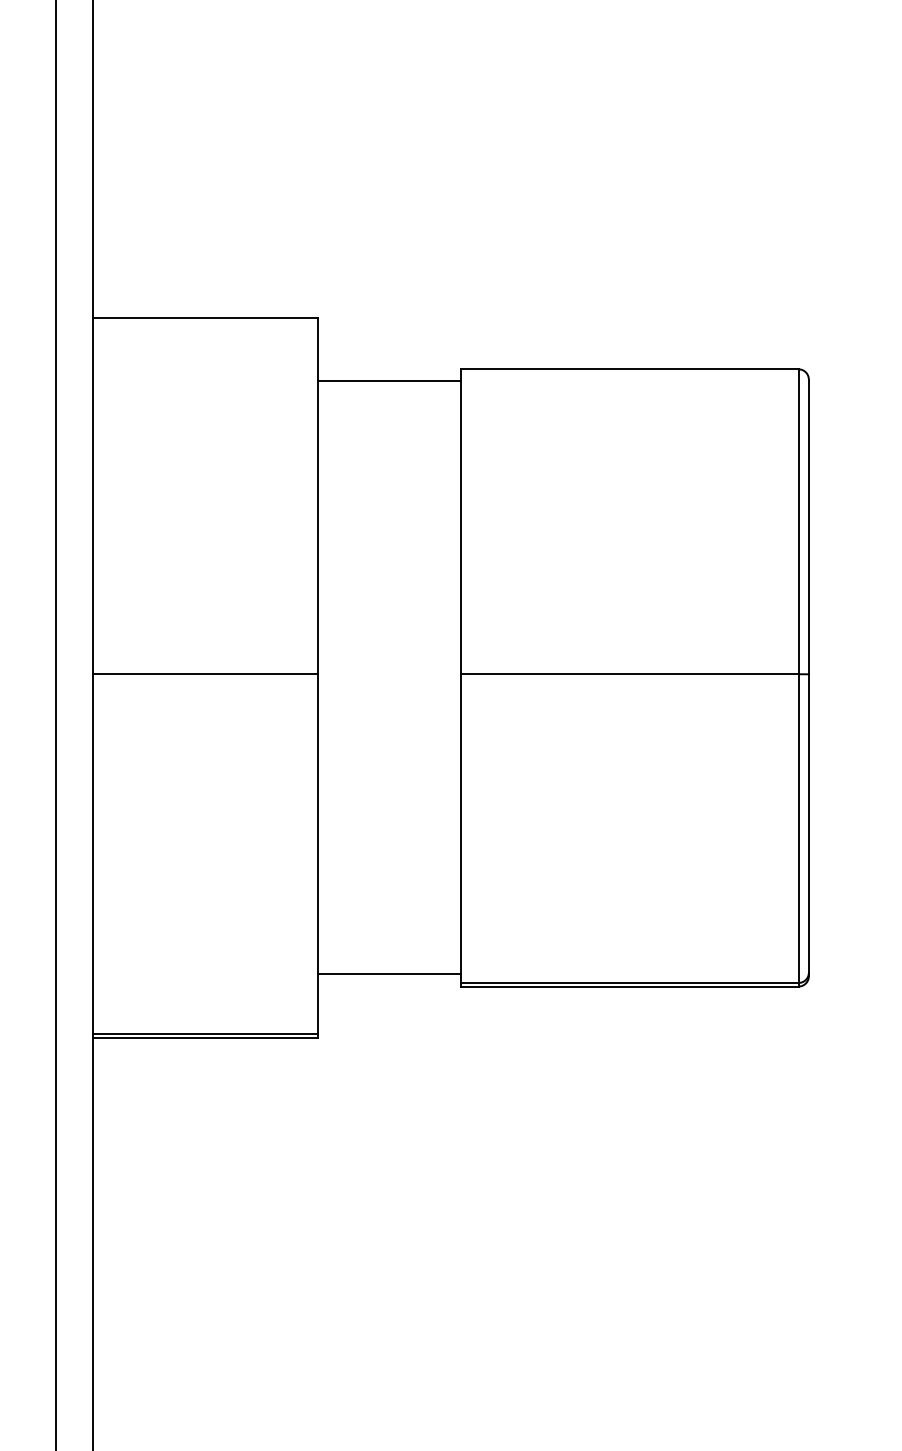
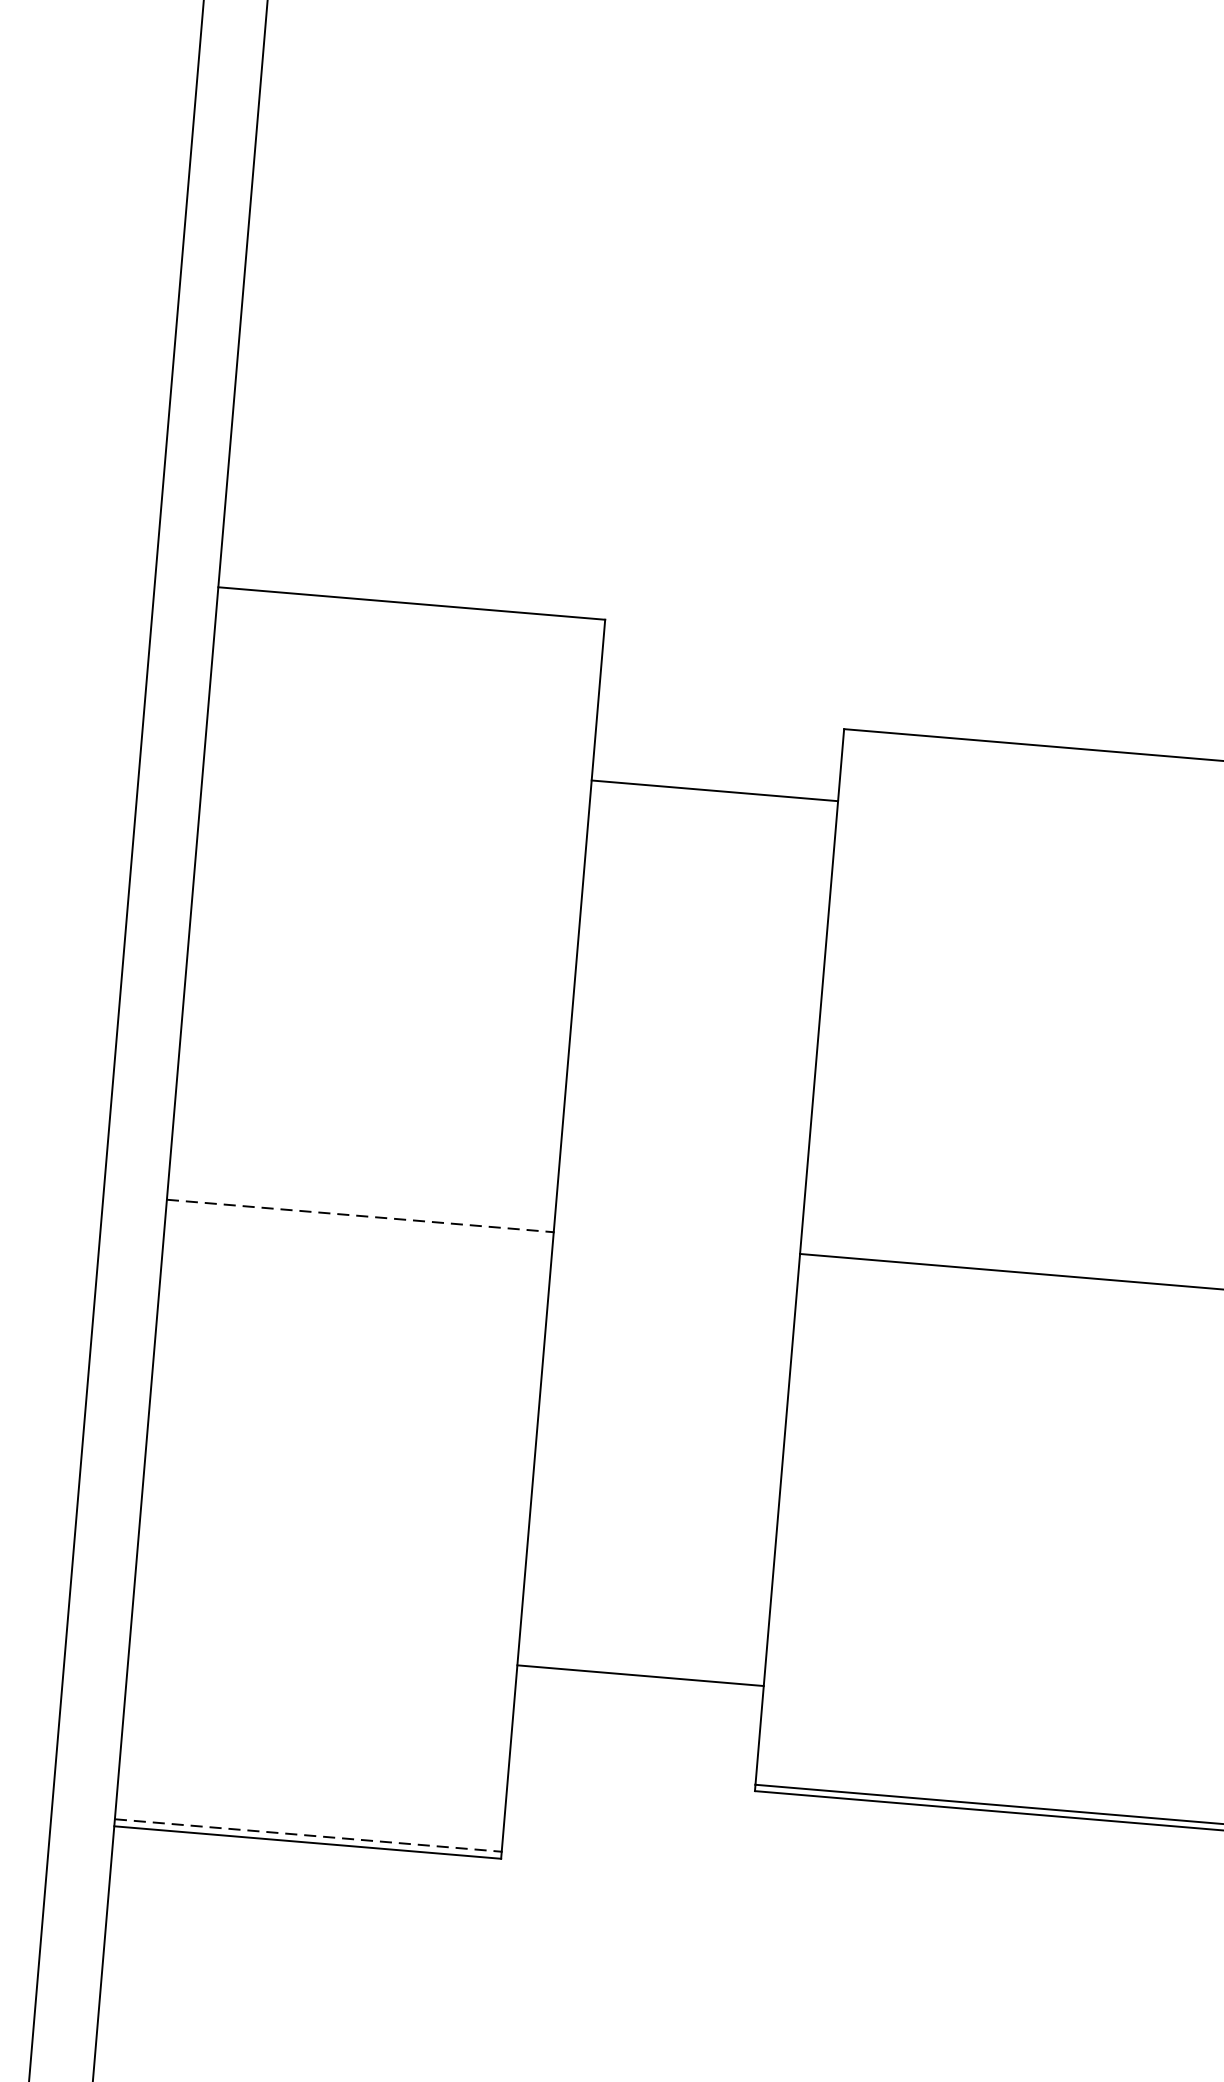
line: (389, 381) -> (714, 791), moved
line: (206, 673) -> (362, 1215), solid -> dashed
line: (389, 974) -> (640, 1675), moved
line: (206, 1033) -> (310, 1835), solid -> dashed

